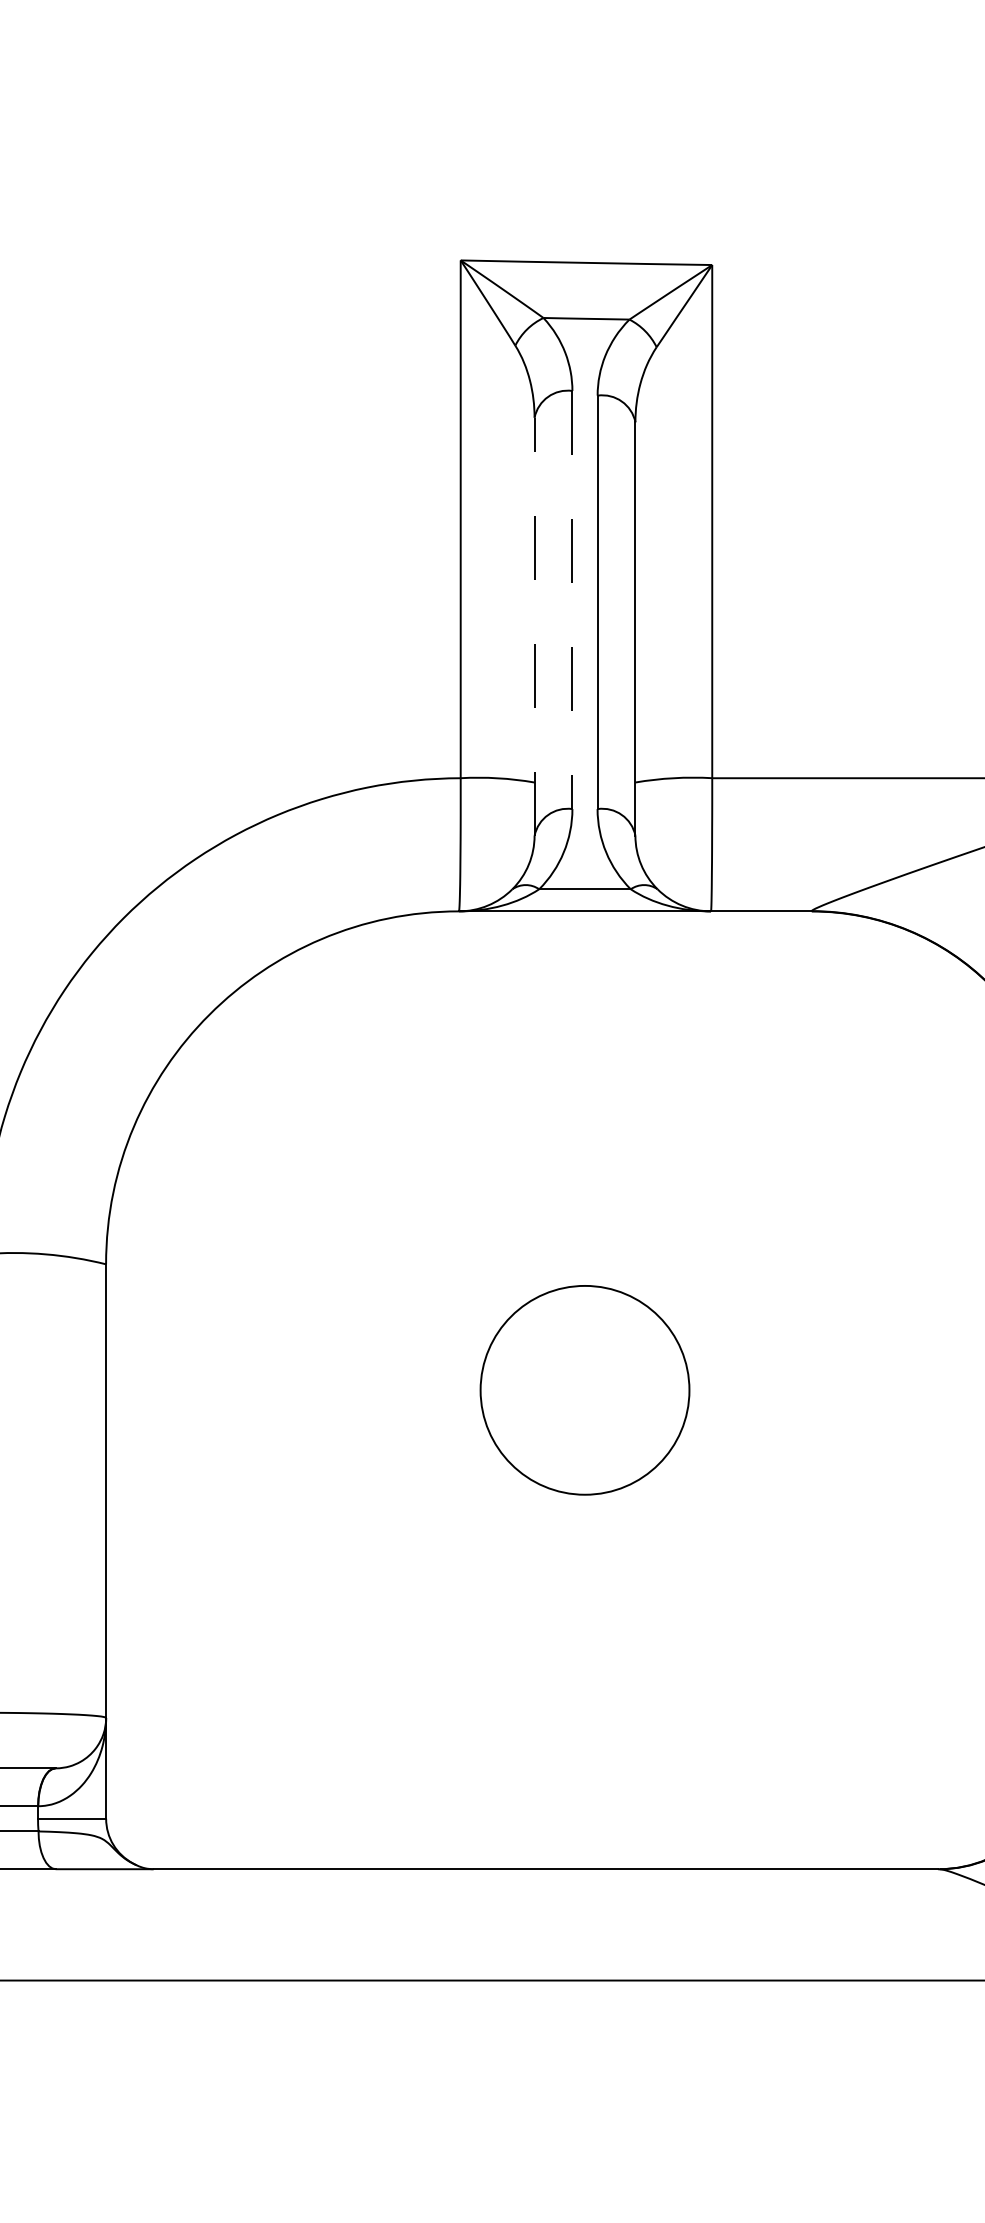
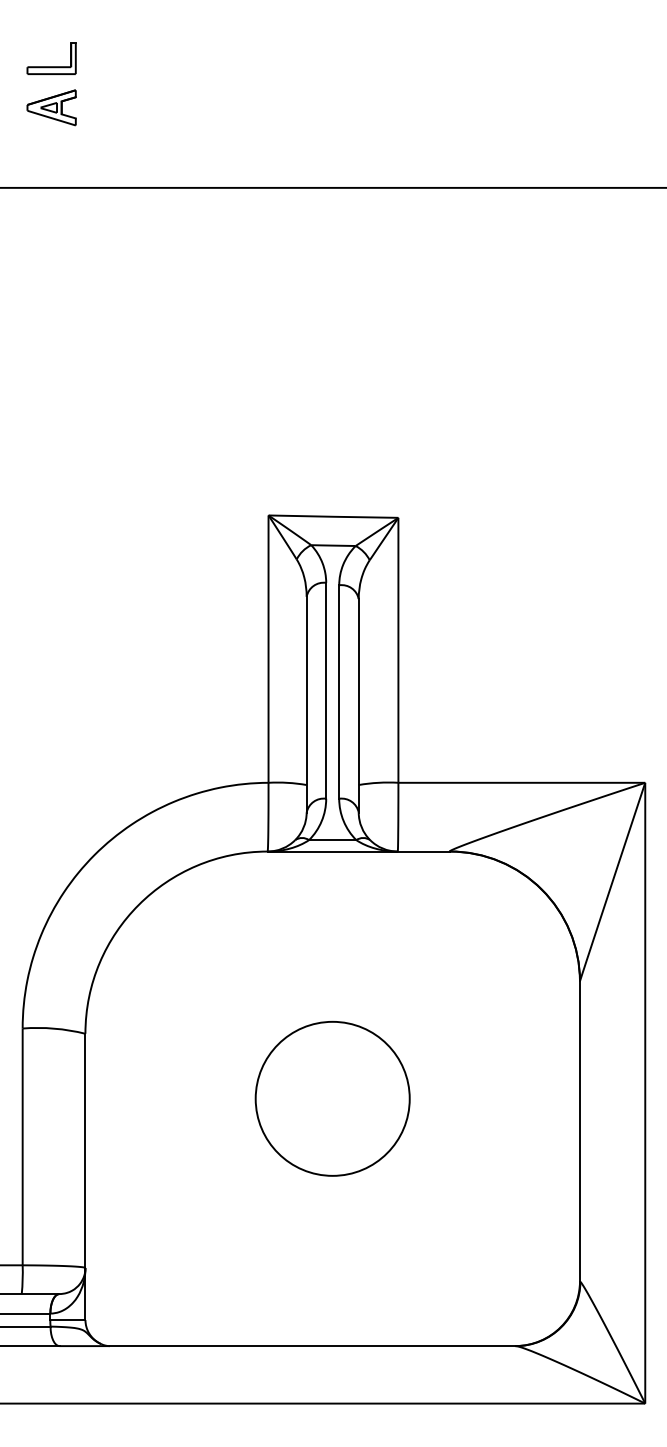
line: (572, 599) -> (326, 690), dashed -> solid
line: (534, 626) -> (306, 704), dashed -> solid
circle: (584, 1389) -> (332, 1098), size x1.43

